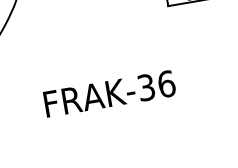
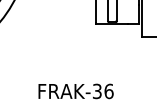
text: (108, 94) -> (75, 91), moved

